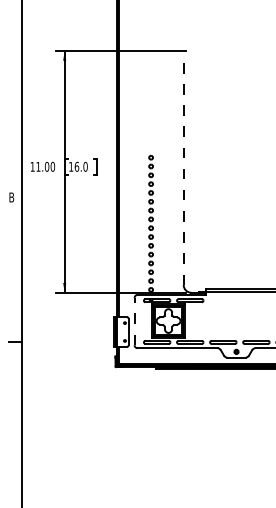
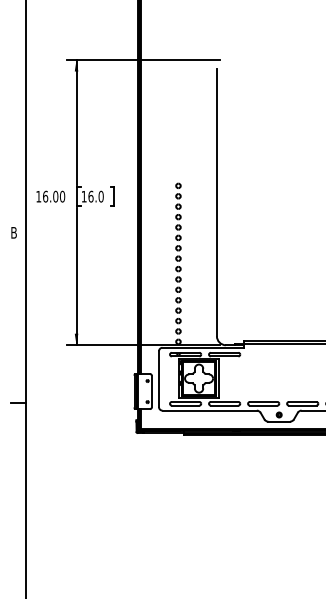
text: (38, 166) -> (45, 196), 11.00 -> 16.00
line: (183, 171) -> (216, 202), dashed -> solid
line: (134, 321) -> (158, 379), dashed -> solid

